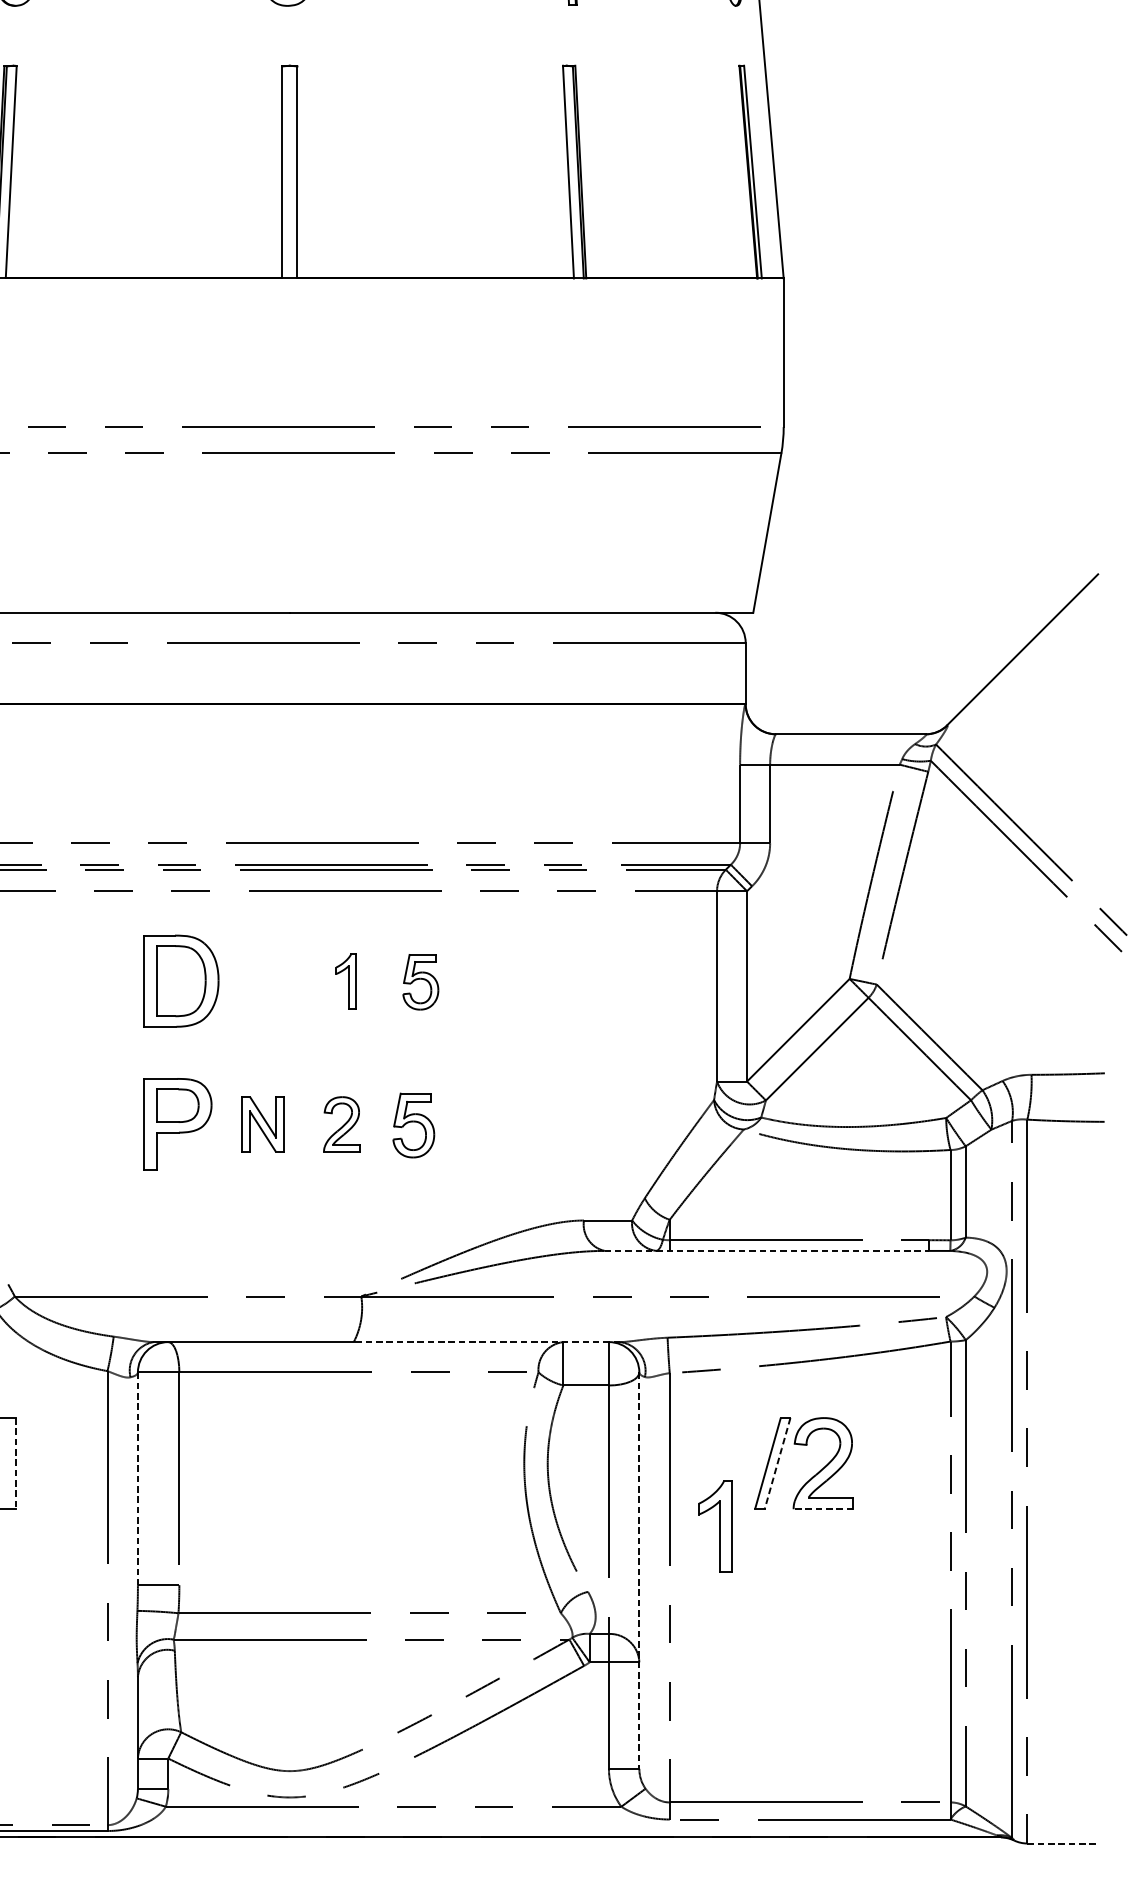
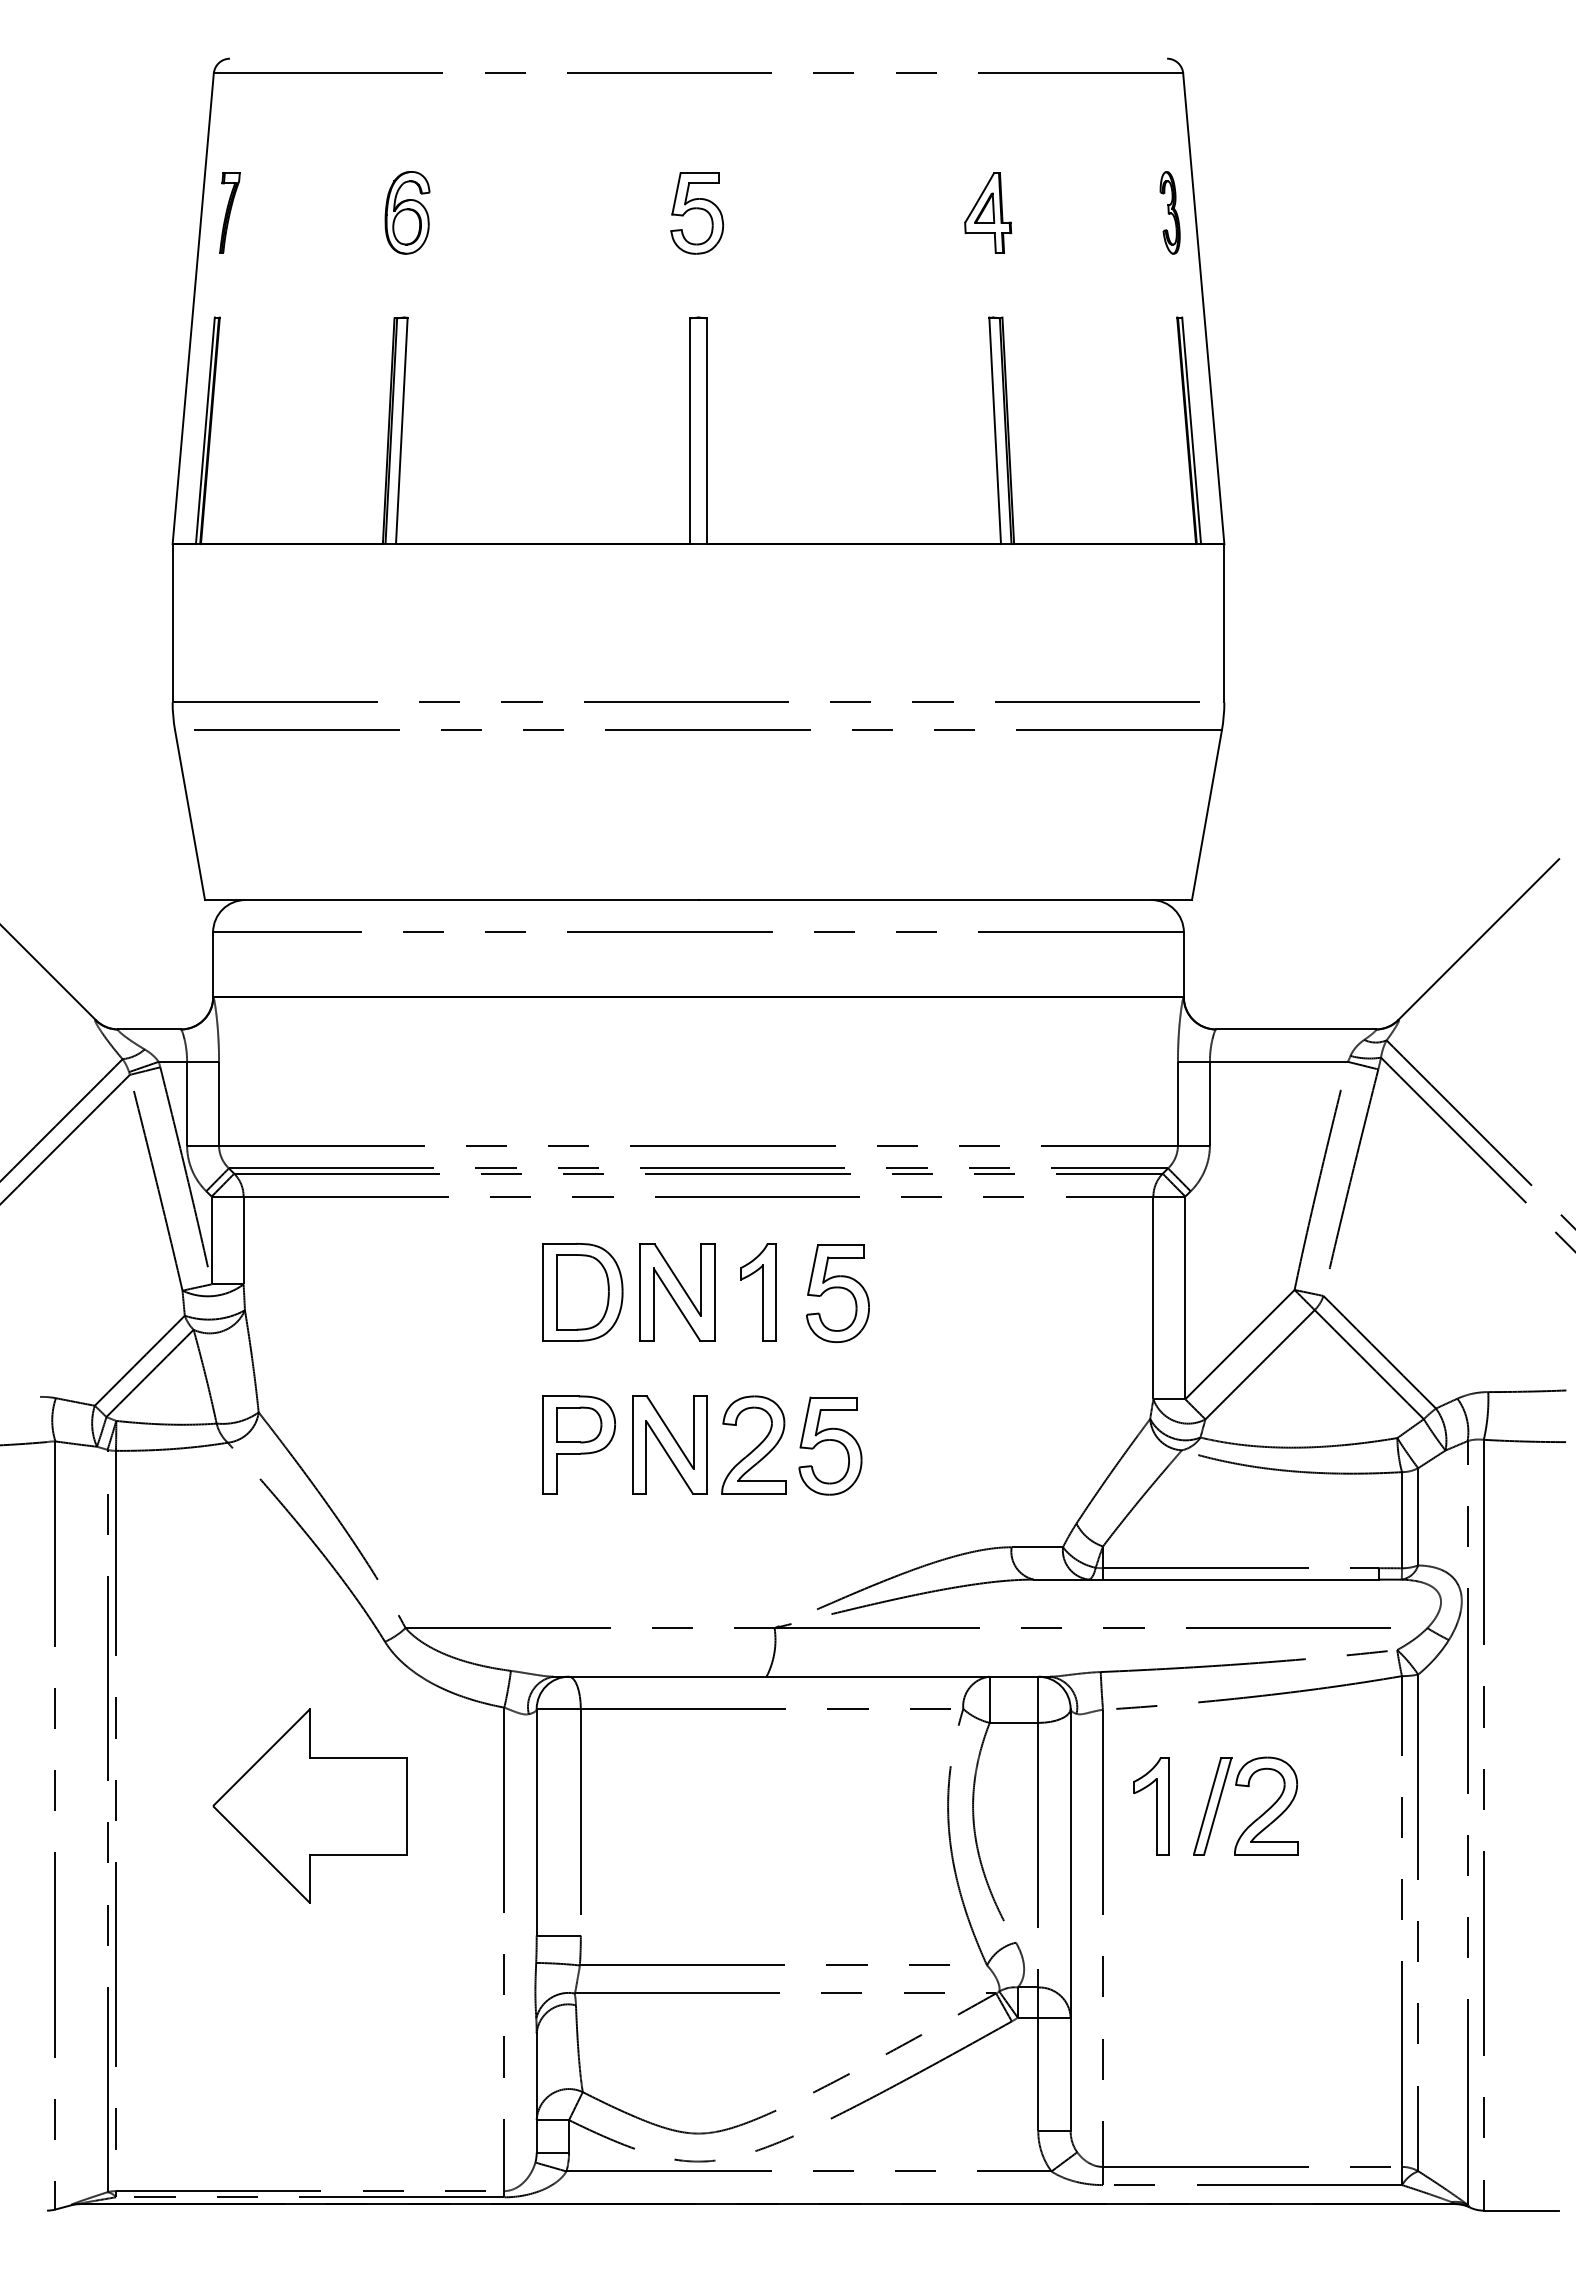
part: (270, 981) -> (677, 1292), added
part: (346, 981) -> (758, 1292), size x1.67
part: (420, 982) -> (837, 1293), size x1.67
part: (262, 1124) -> (669, 1444), size x1.67
part: (341, 1124) -> (753, 1444), size x1.67
part: (413, 1124) -> (830, 1445), size x1.43
line: (766, 1250) -> (1206, 1579), dashed -> solid
line: (487, 1341) -> (908, 1676), dashed -> solid
line: (16, 1463) -> (407, 1806), dashed -> solid
line: (777, 1463) -> (1217, 1806), dashed -> solid
line: (137, 1479) -> (536, 1822), dashed -> solid
line: (823, 1509) -> (1266, 1854), dashed -> solid
part: (715, 1526) -> (1151, 1806), moved
line: (639, 1571) -> (1070, 1920), dashed -> solid
line: (1062, 1843) -> (1521, 2210), dashed -> solid

